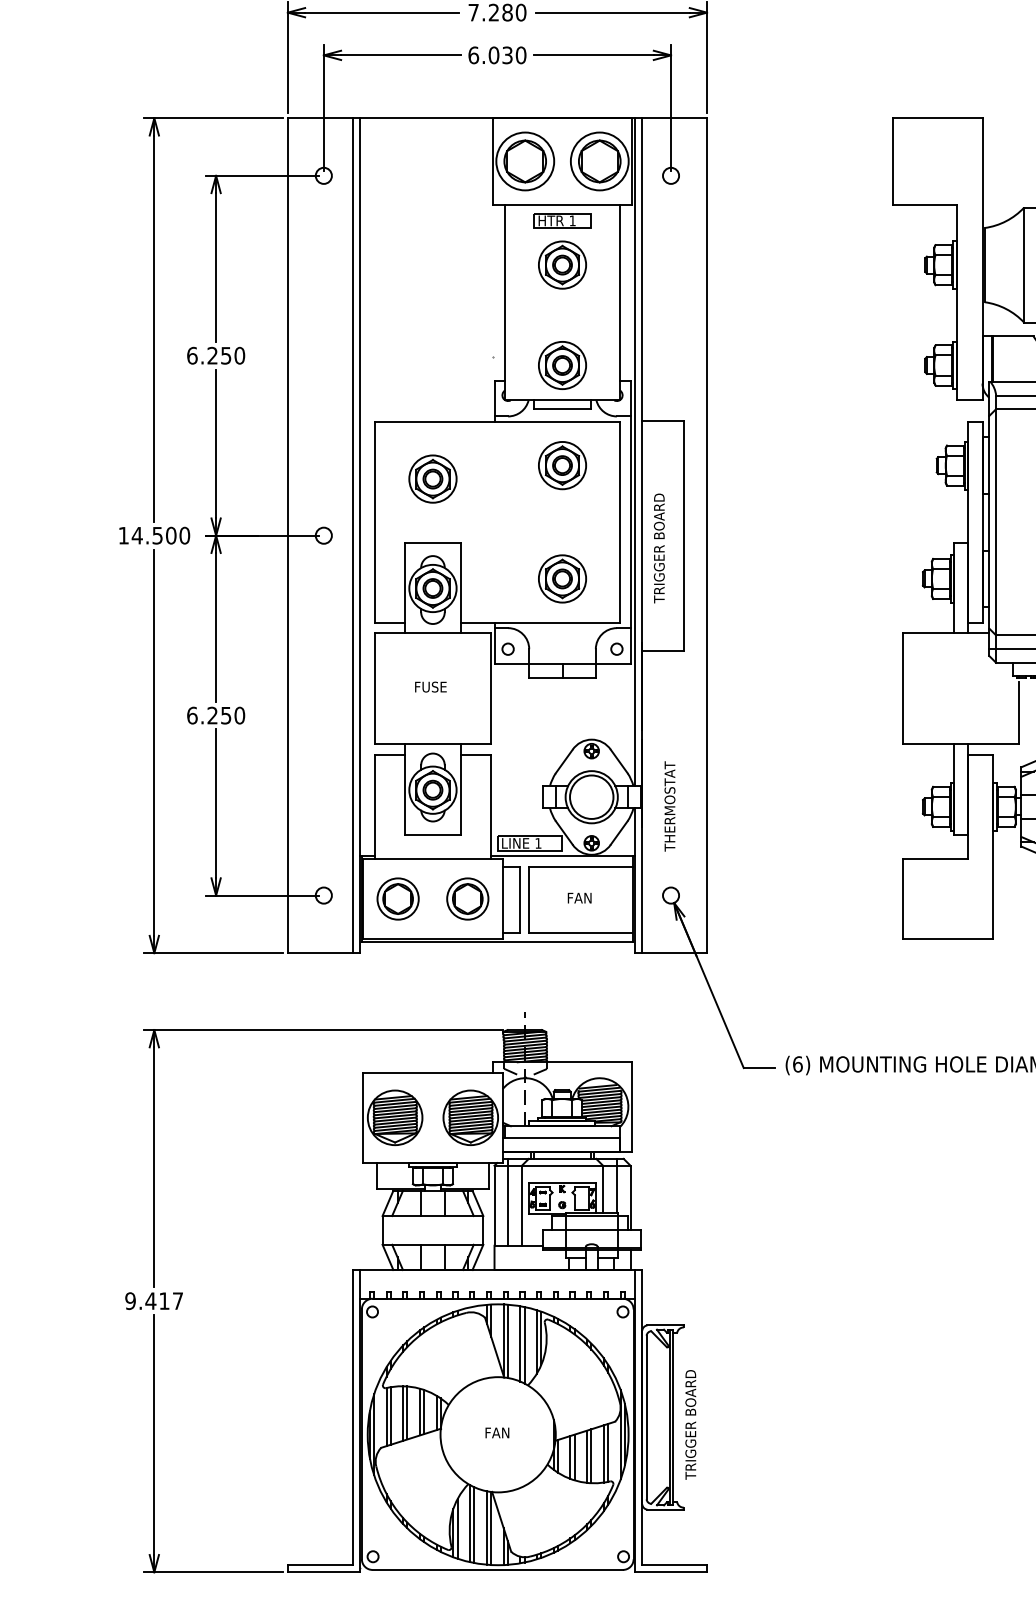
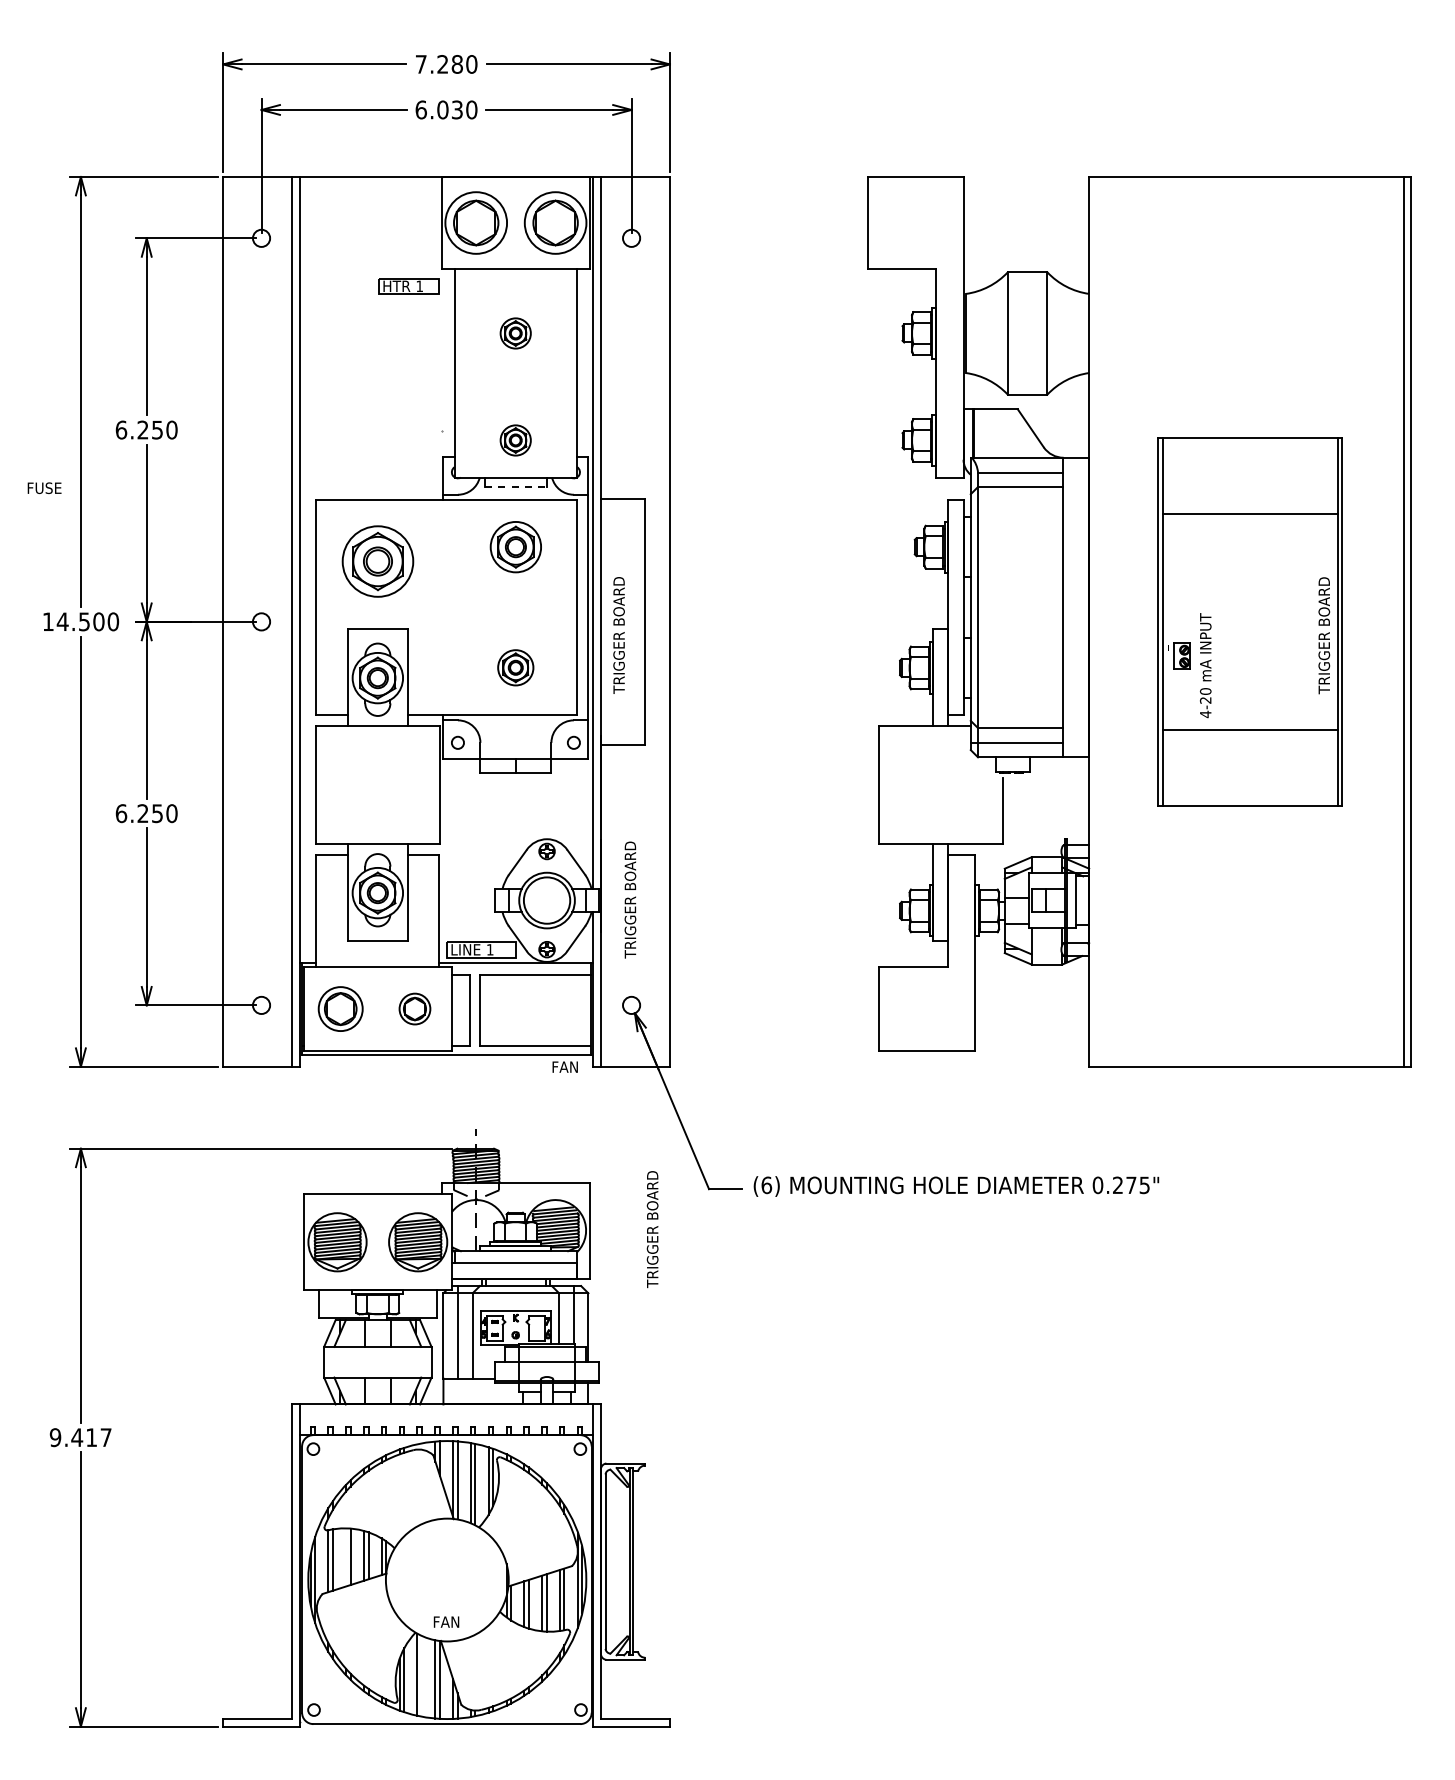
part: (562, 221) -> (408, 286), moved
part: (562, 265) -> (515, 333), size x0.6
part: (562, 365) -> (515, 440), size x0.6
line: (562, 408) -> (515, 486), solid -> dashed
part: (432, 479) -> (377, 561), size x1.4
part: (562, 578) -> (515, 667), size x0.7
text: (430, 686) -> (44, 487), moved
text: (670, 791) -> (630, 894), THERMOSTAT -> TRIGGER BOARD
text: (579, 897) -> (564, 1066), moved
part: (467, 898) -> (414, 1008), size x0.7
line: (403, 1413) -> (346, 1557), removed
text: (690, 1424) -> (652, 1229), moved
text: (497, 1432) -> (446, 1621), moved
line: (473, 1524) -> (421, 1675), removed

